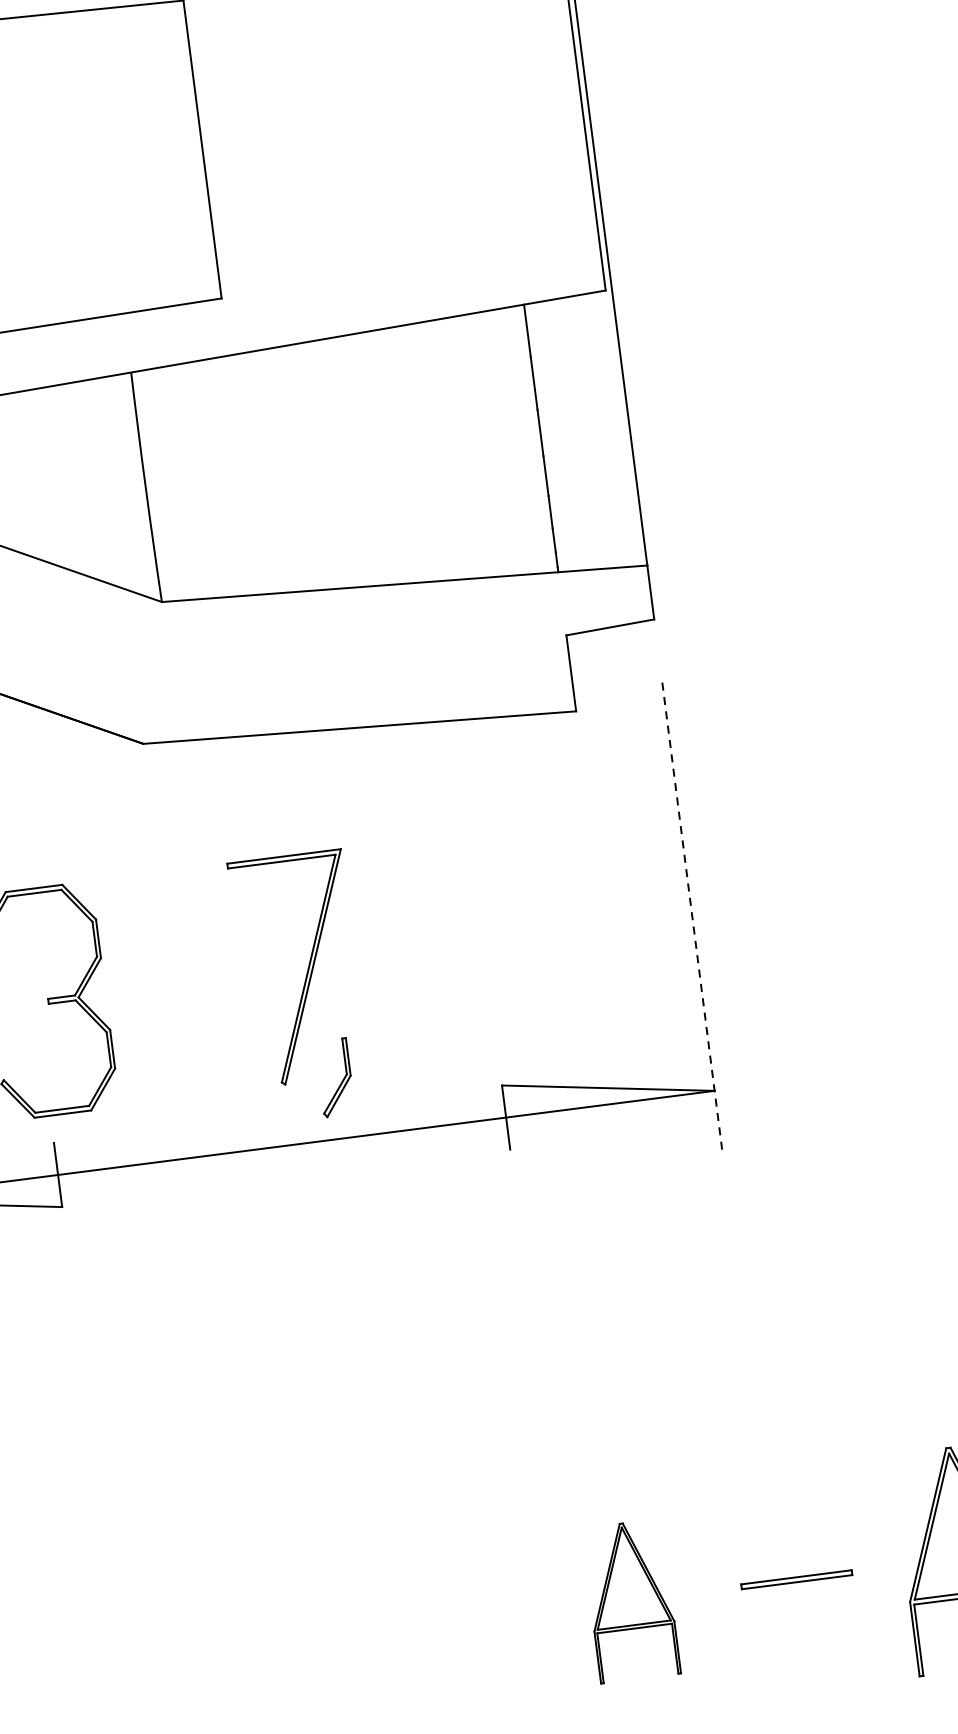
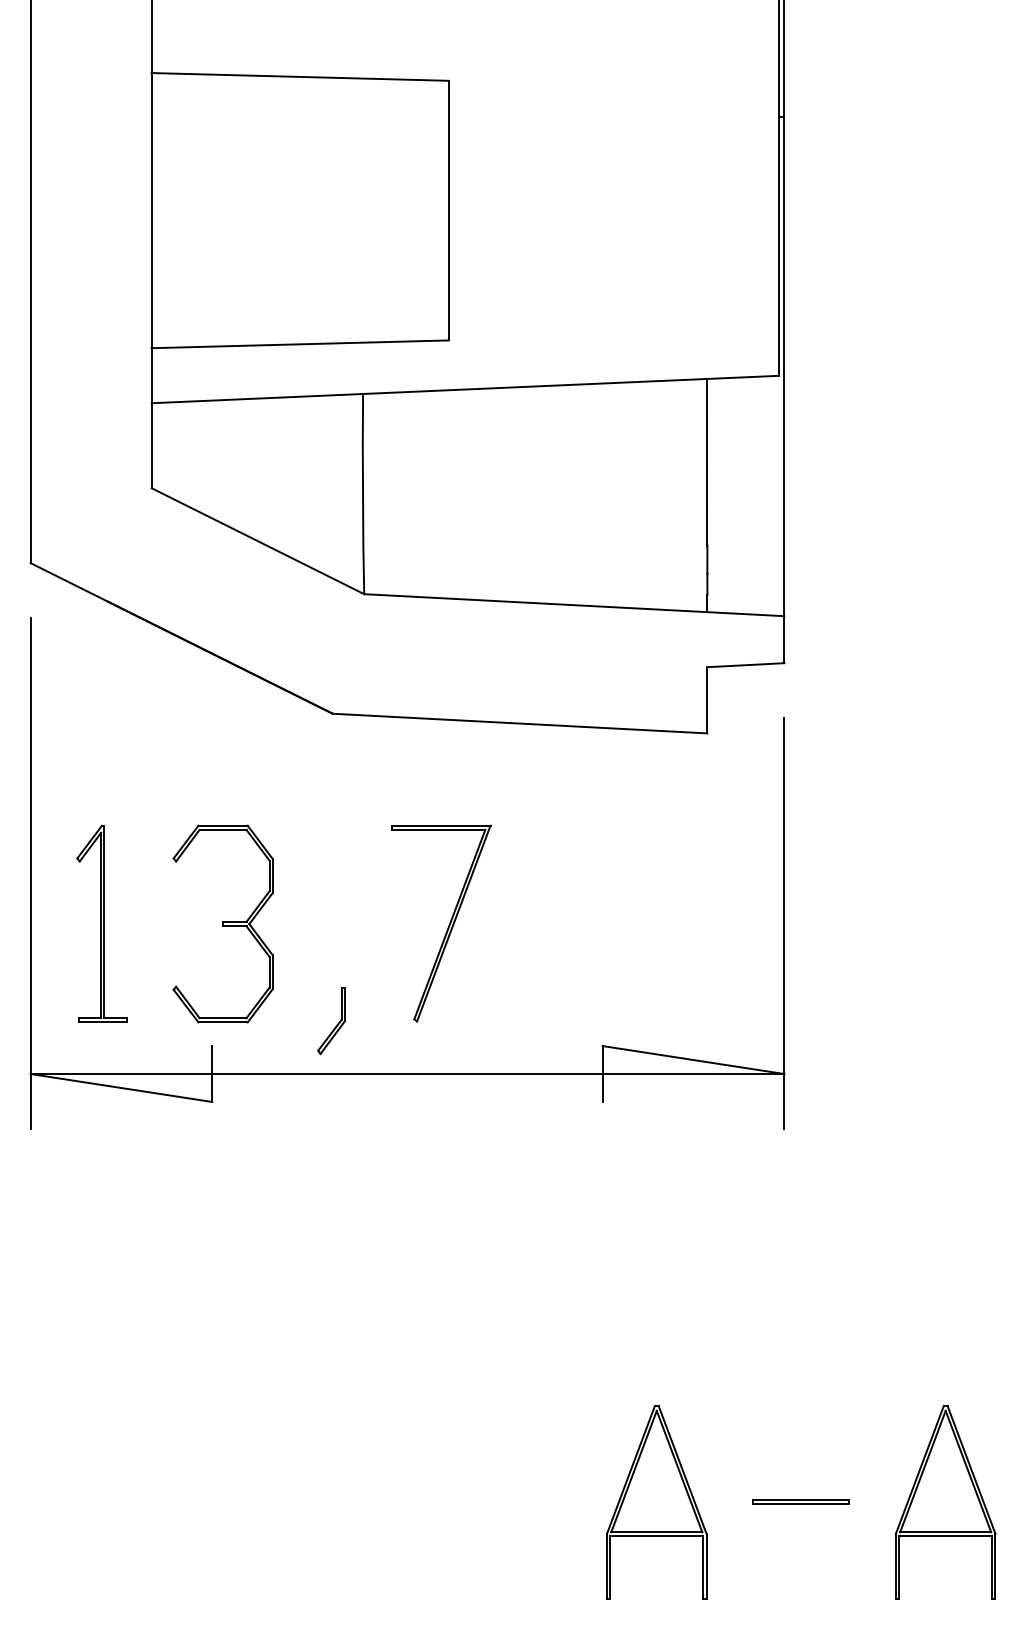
line: (692, 919) -> (784, 924), dashed -> solid
part: (335, 1078) -> (331, 1021), moved
part: (630, 1601) -> (656, 1502), size x1.43

